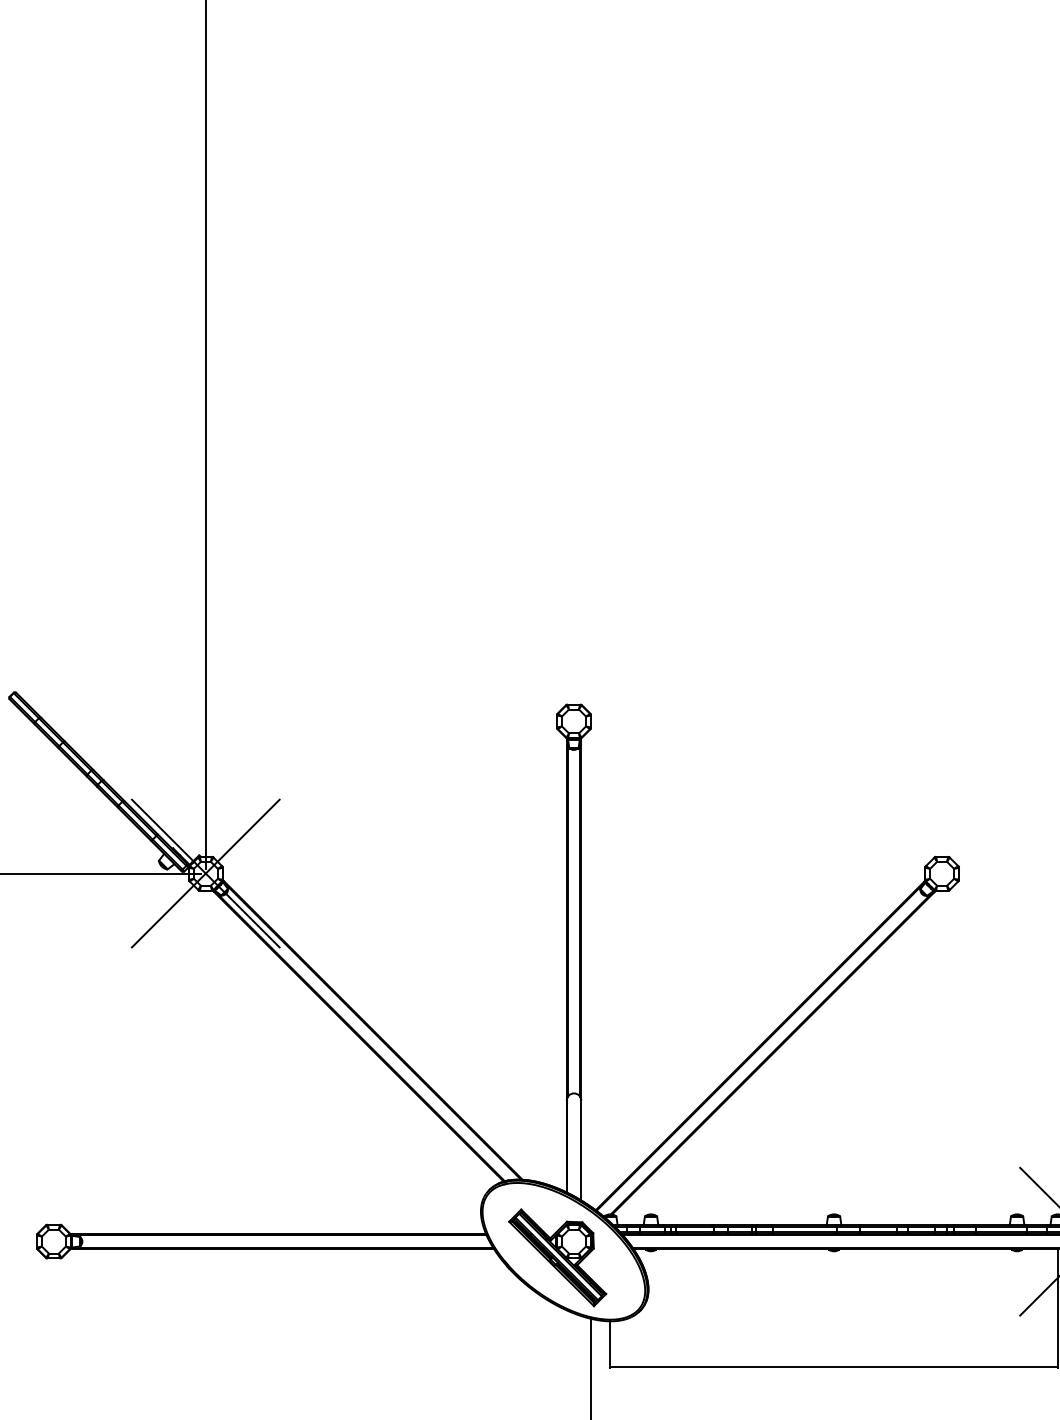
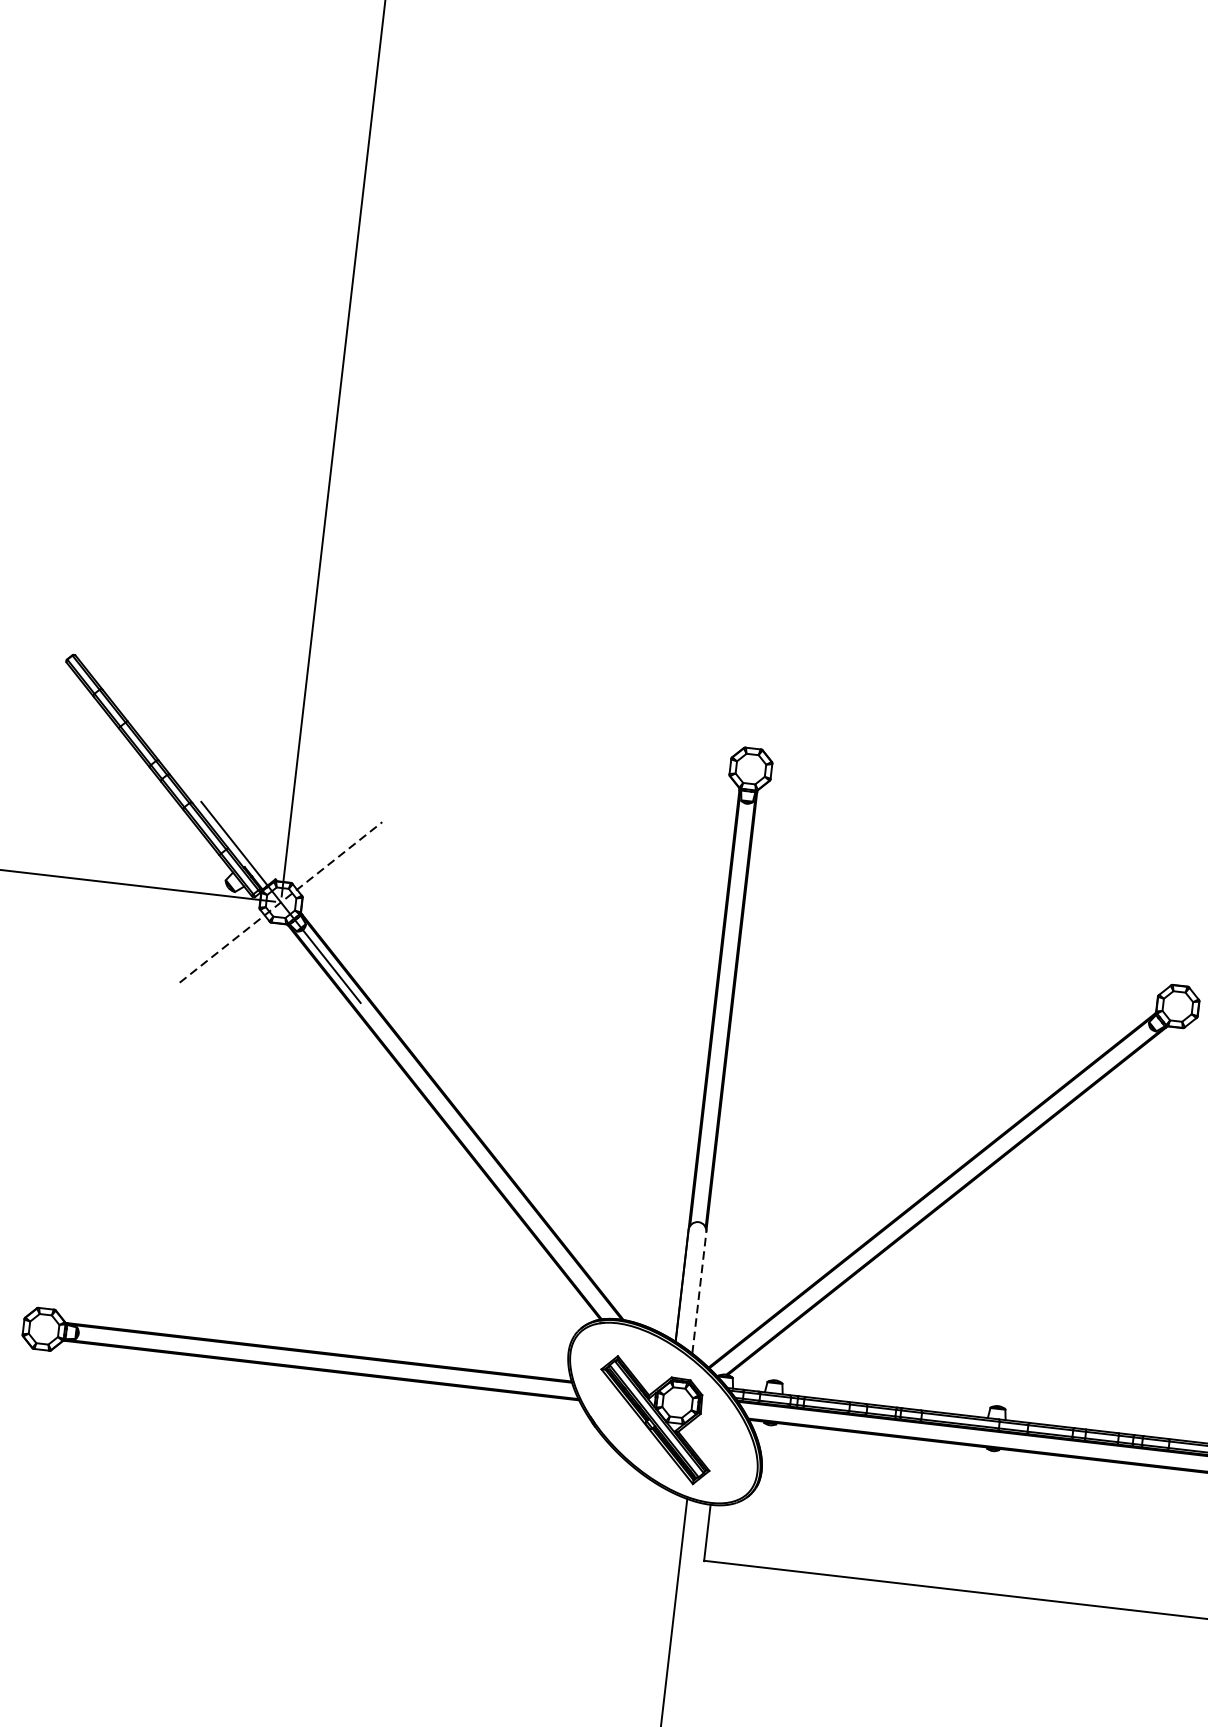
line: (206, 873) -> (281, 902), solid -> dashed
line: (581, 1150) -> (699, 1292), solid -> dashed

